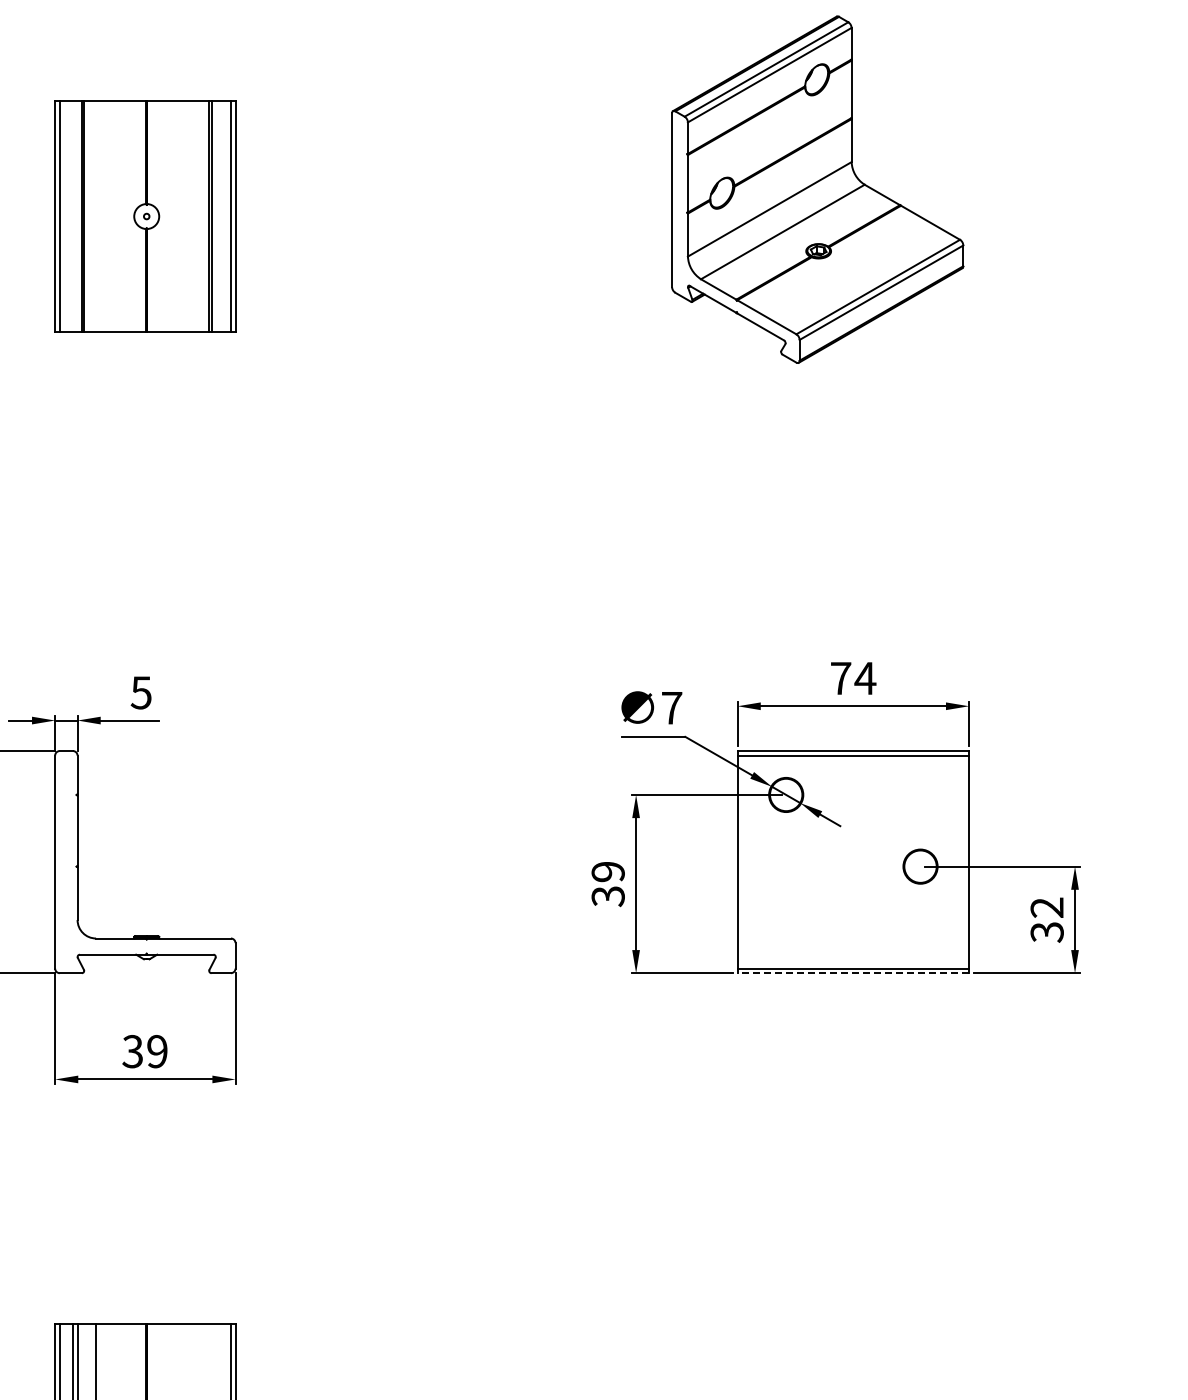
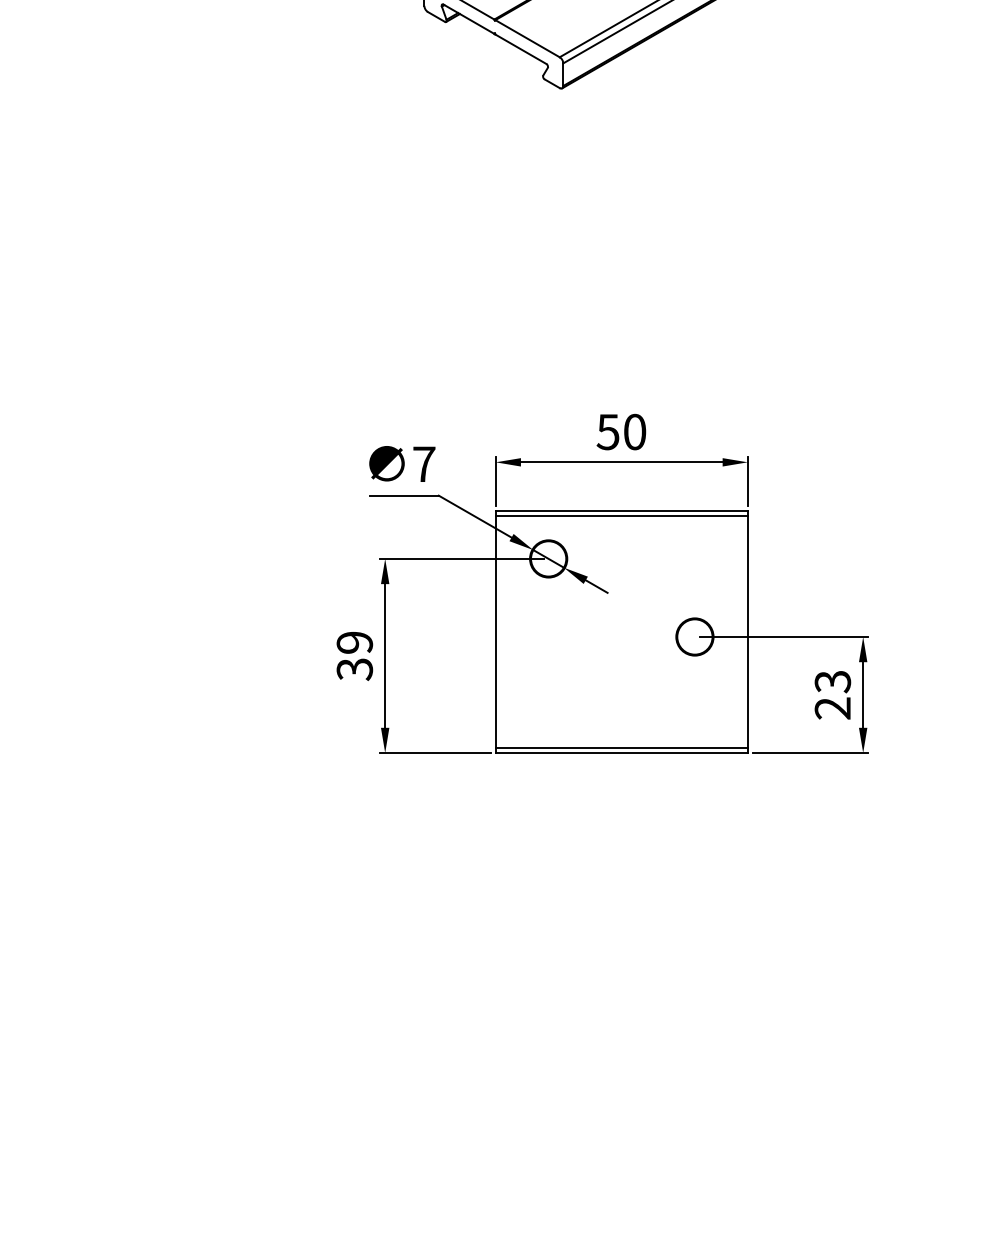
text: (853, 678) -> (621, 432), 74 -> 50
text: (1047, 919) -> (833, 694), 32 -> 23
line: (853, 973) -> (621, 753), dashed -> solid

